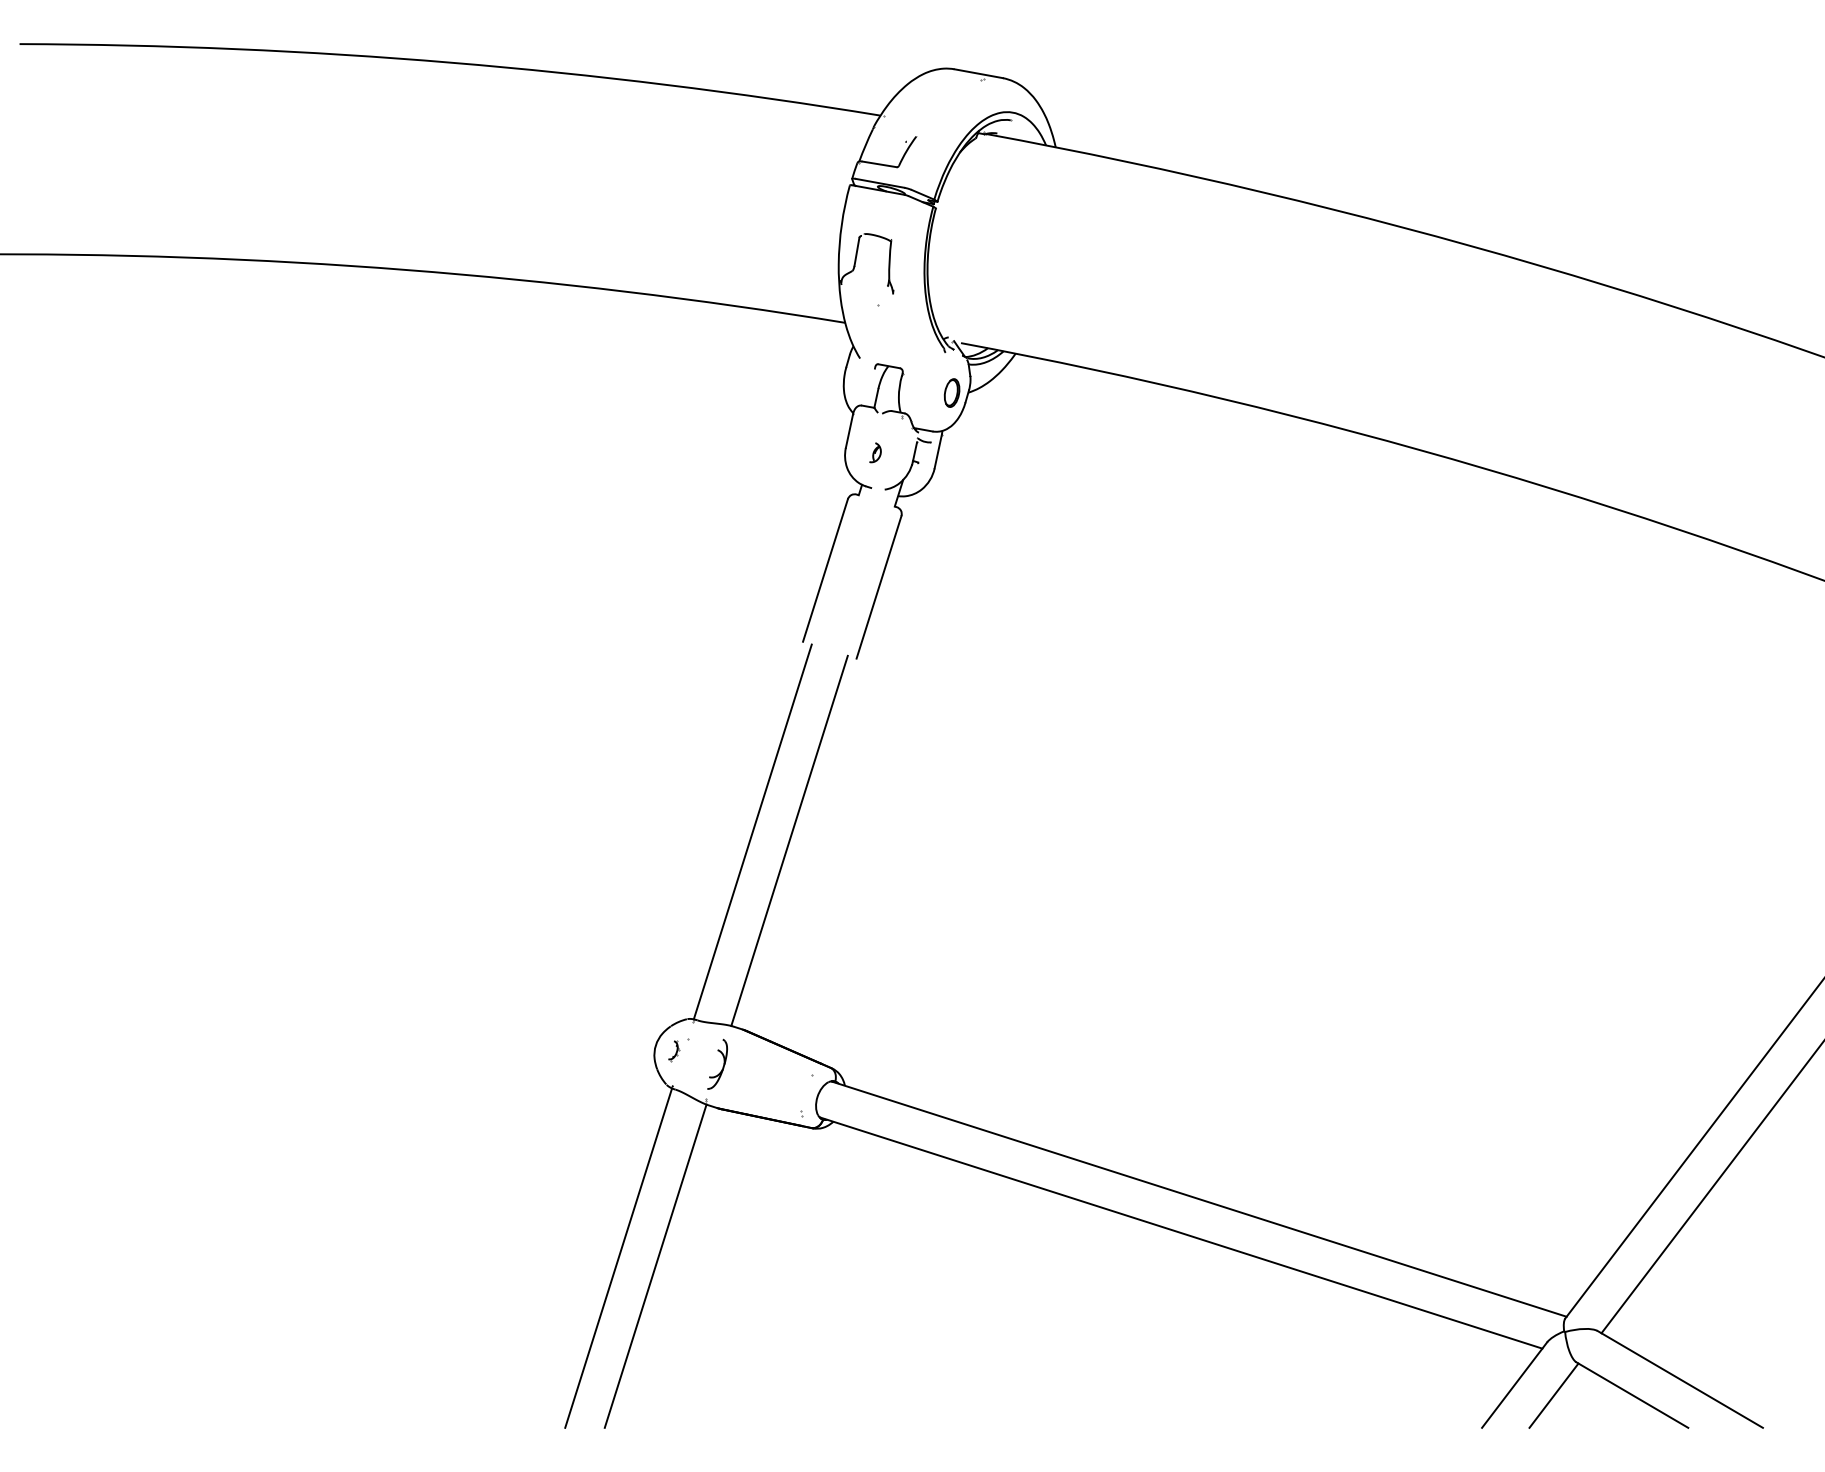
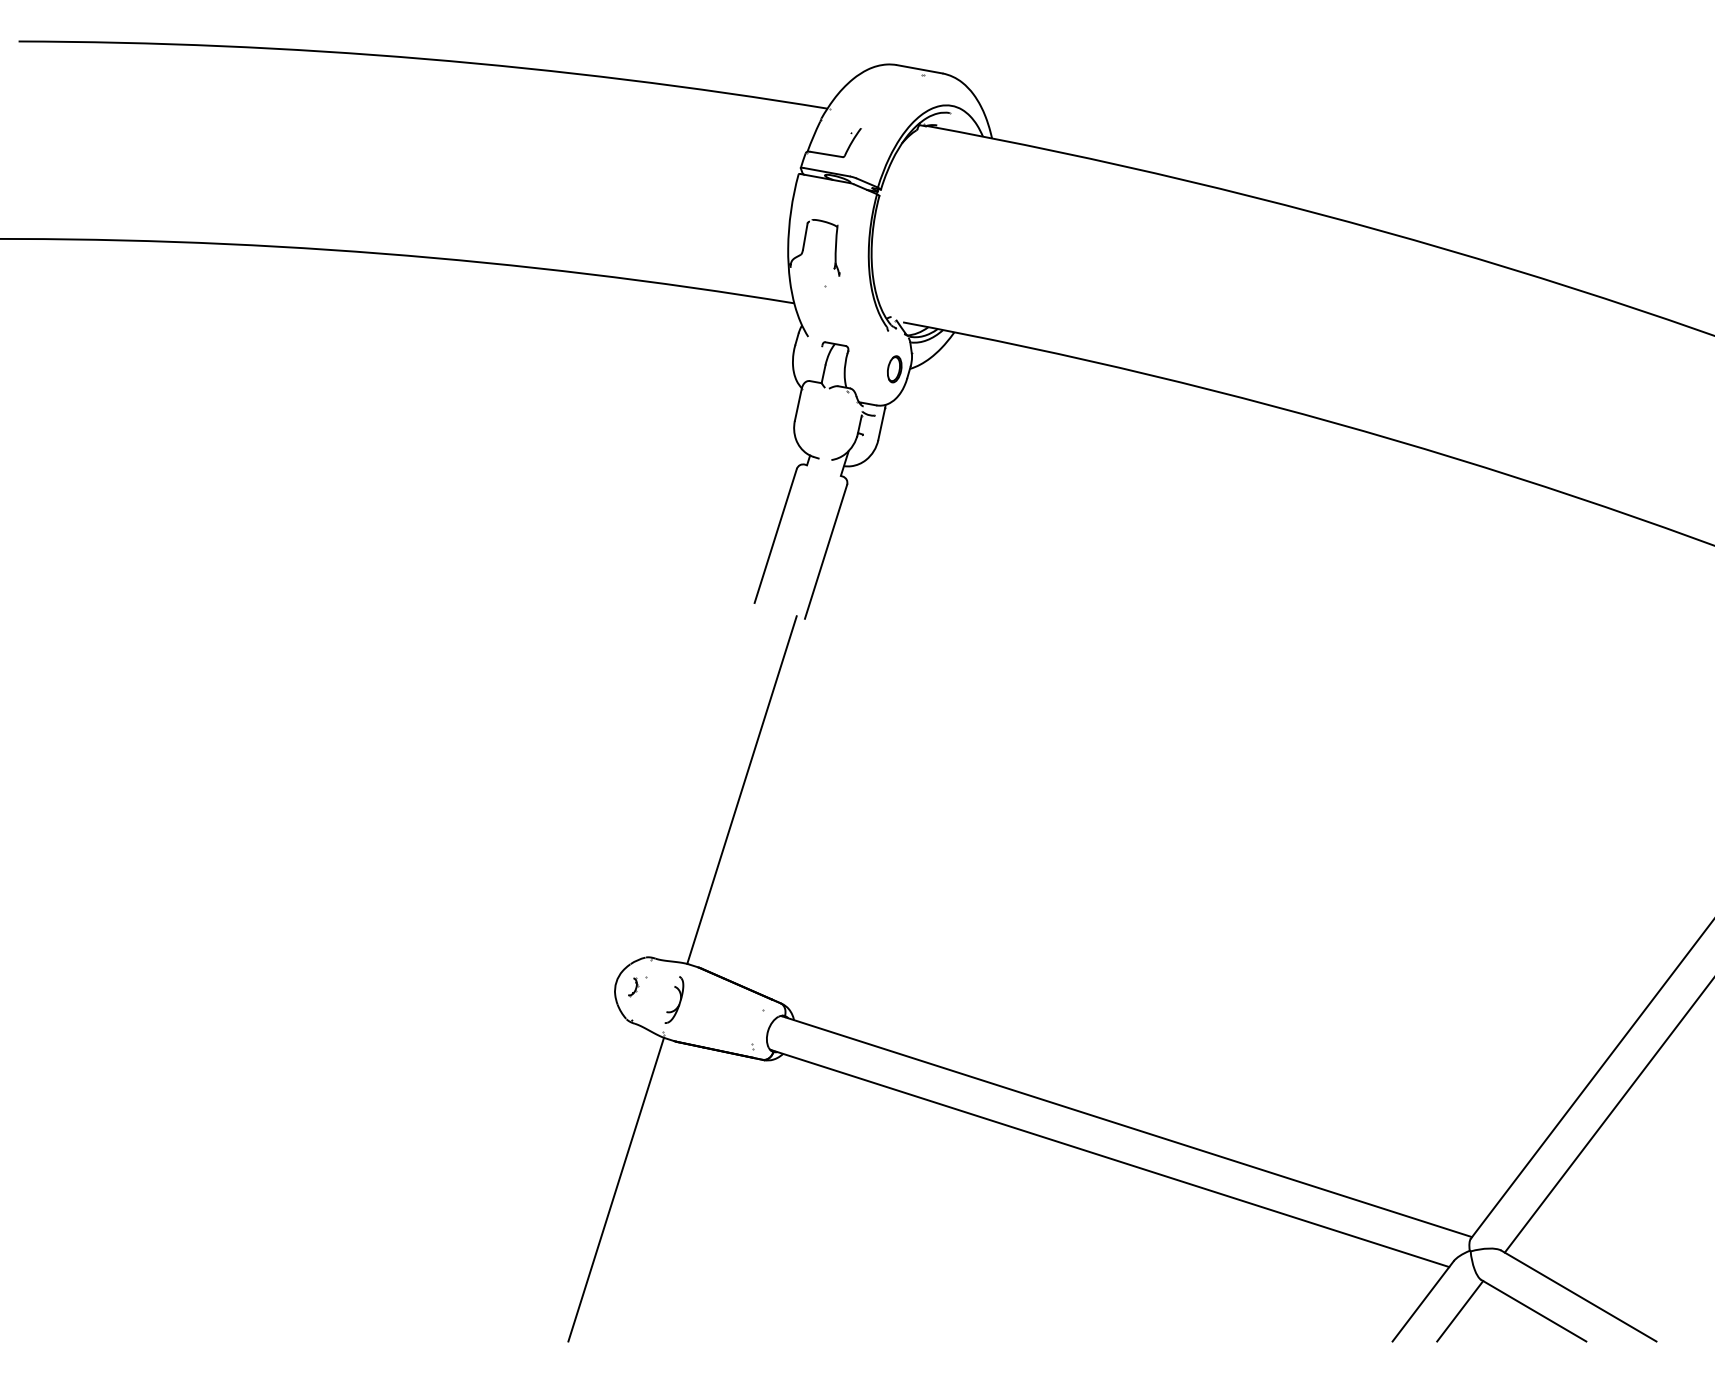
part: (875, 452) -> (822, 425), removed
line: (752, 831) -> (707, 781), removed
line: (618, 1257) -> (581, 1181), removed

